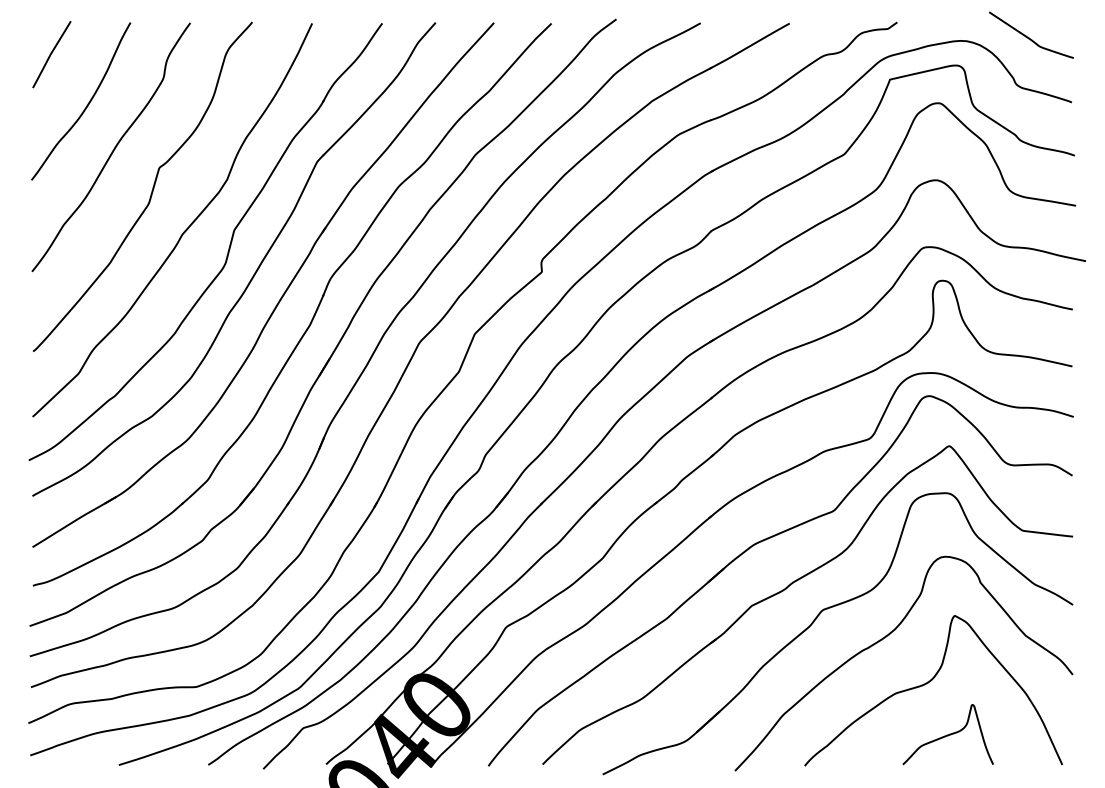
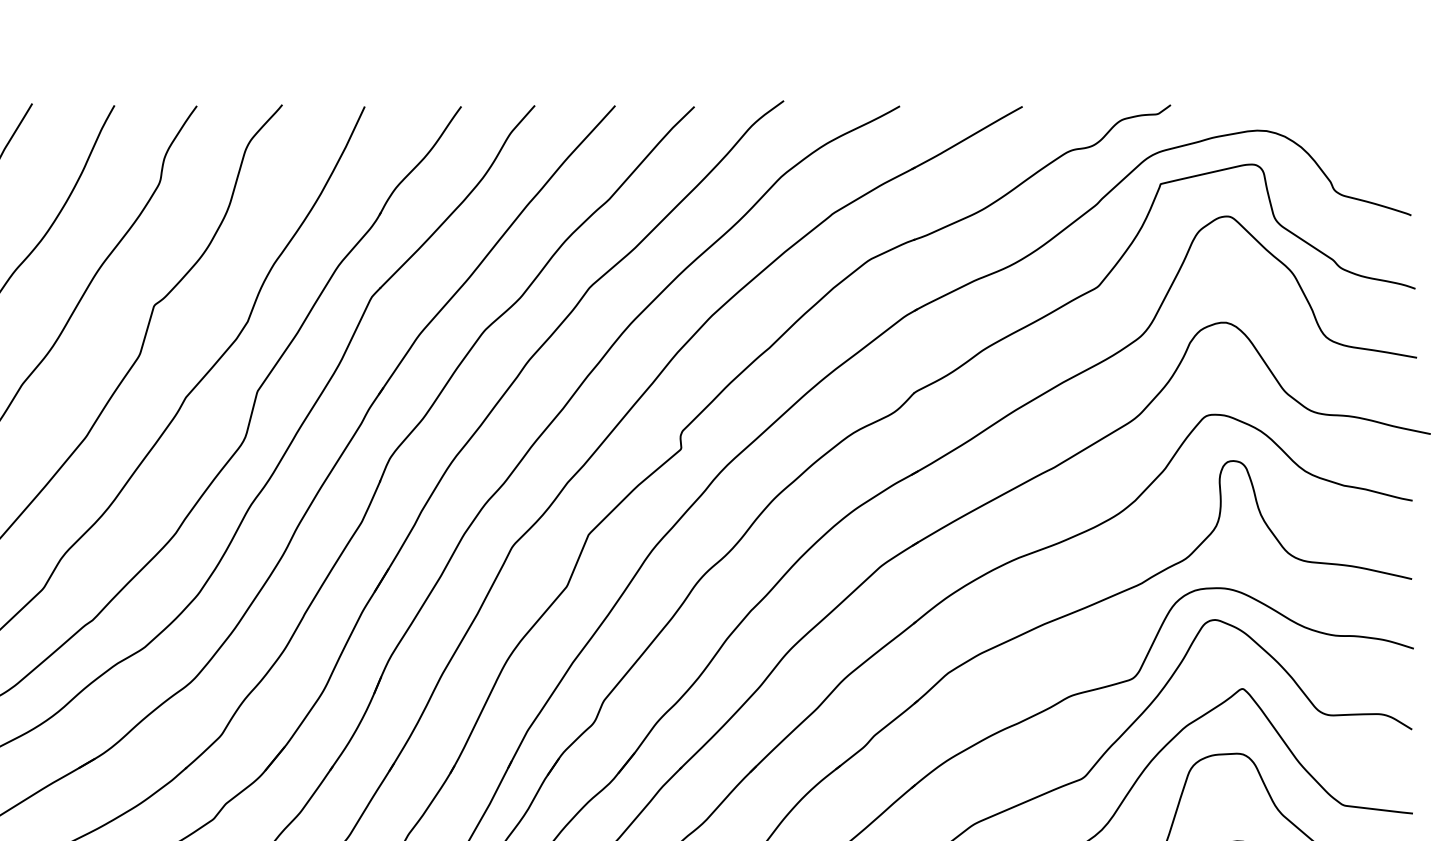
curve: (1029, 37) -> (1352, 125), removed

